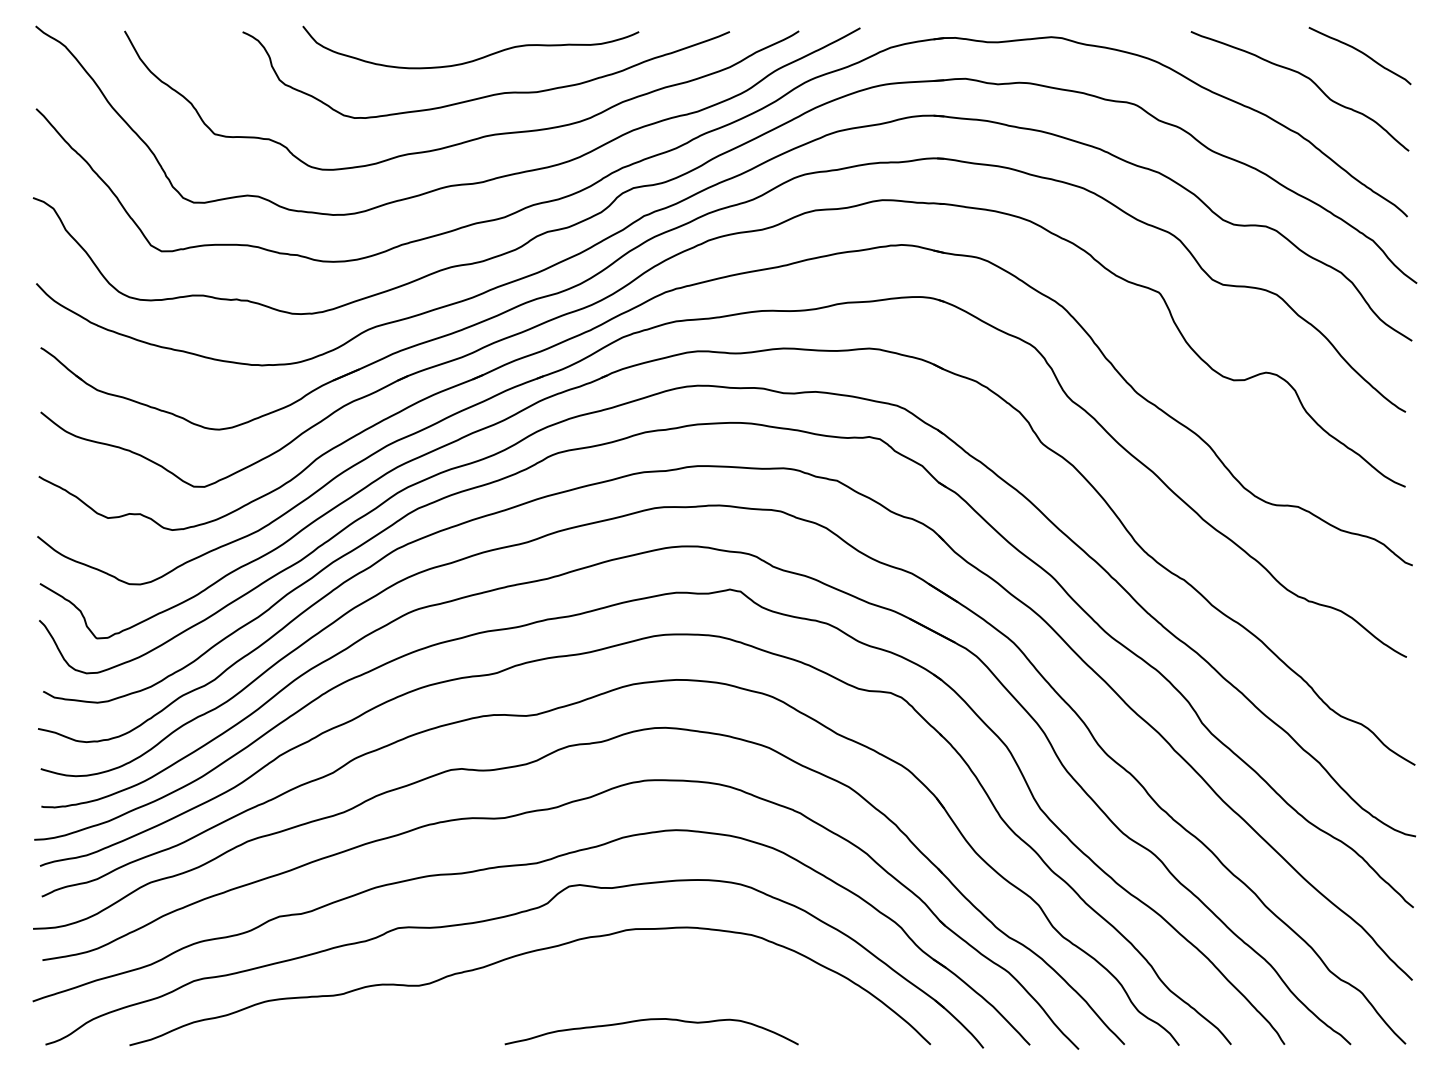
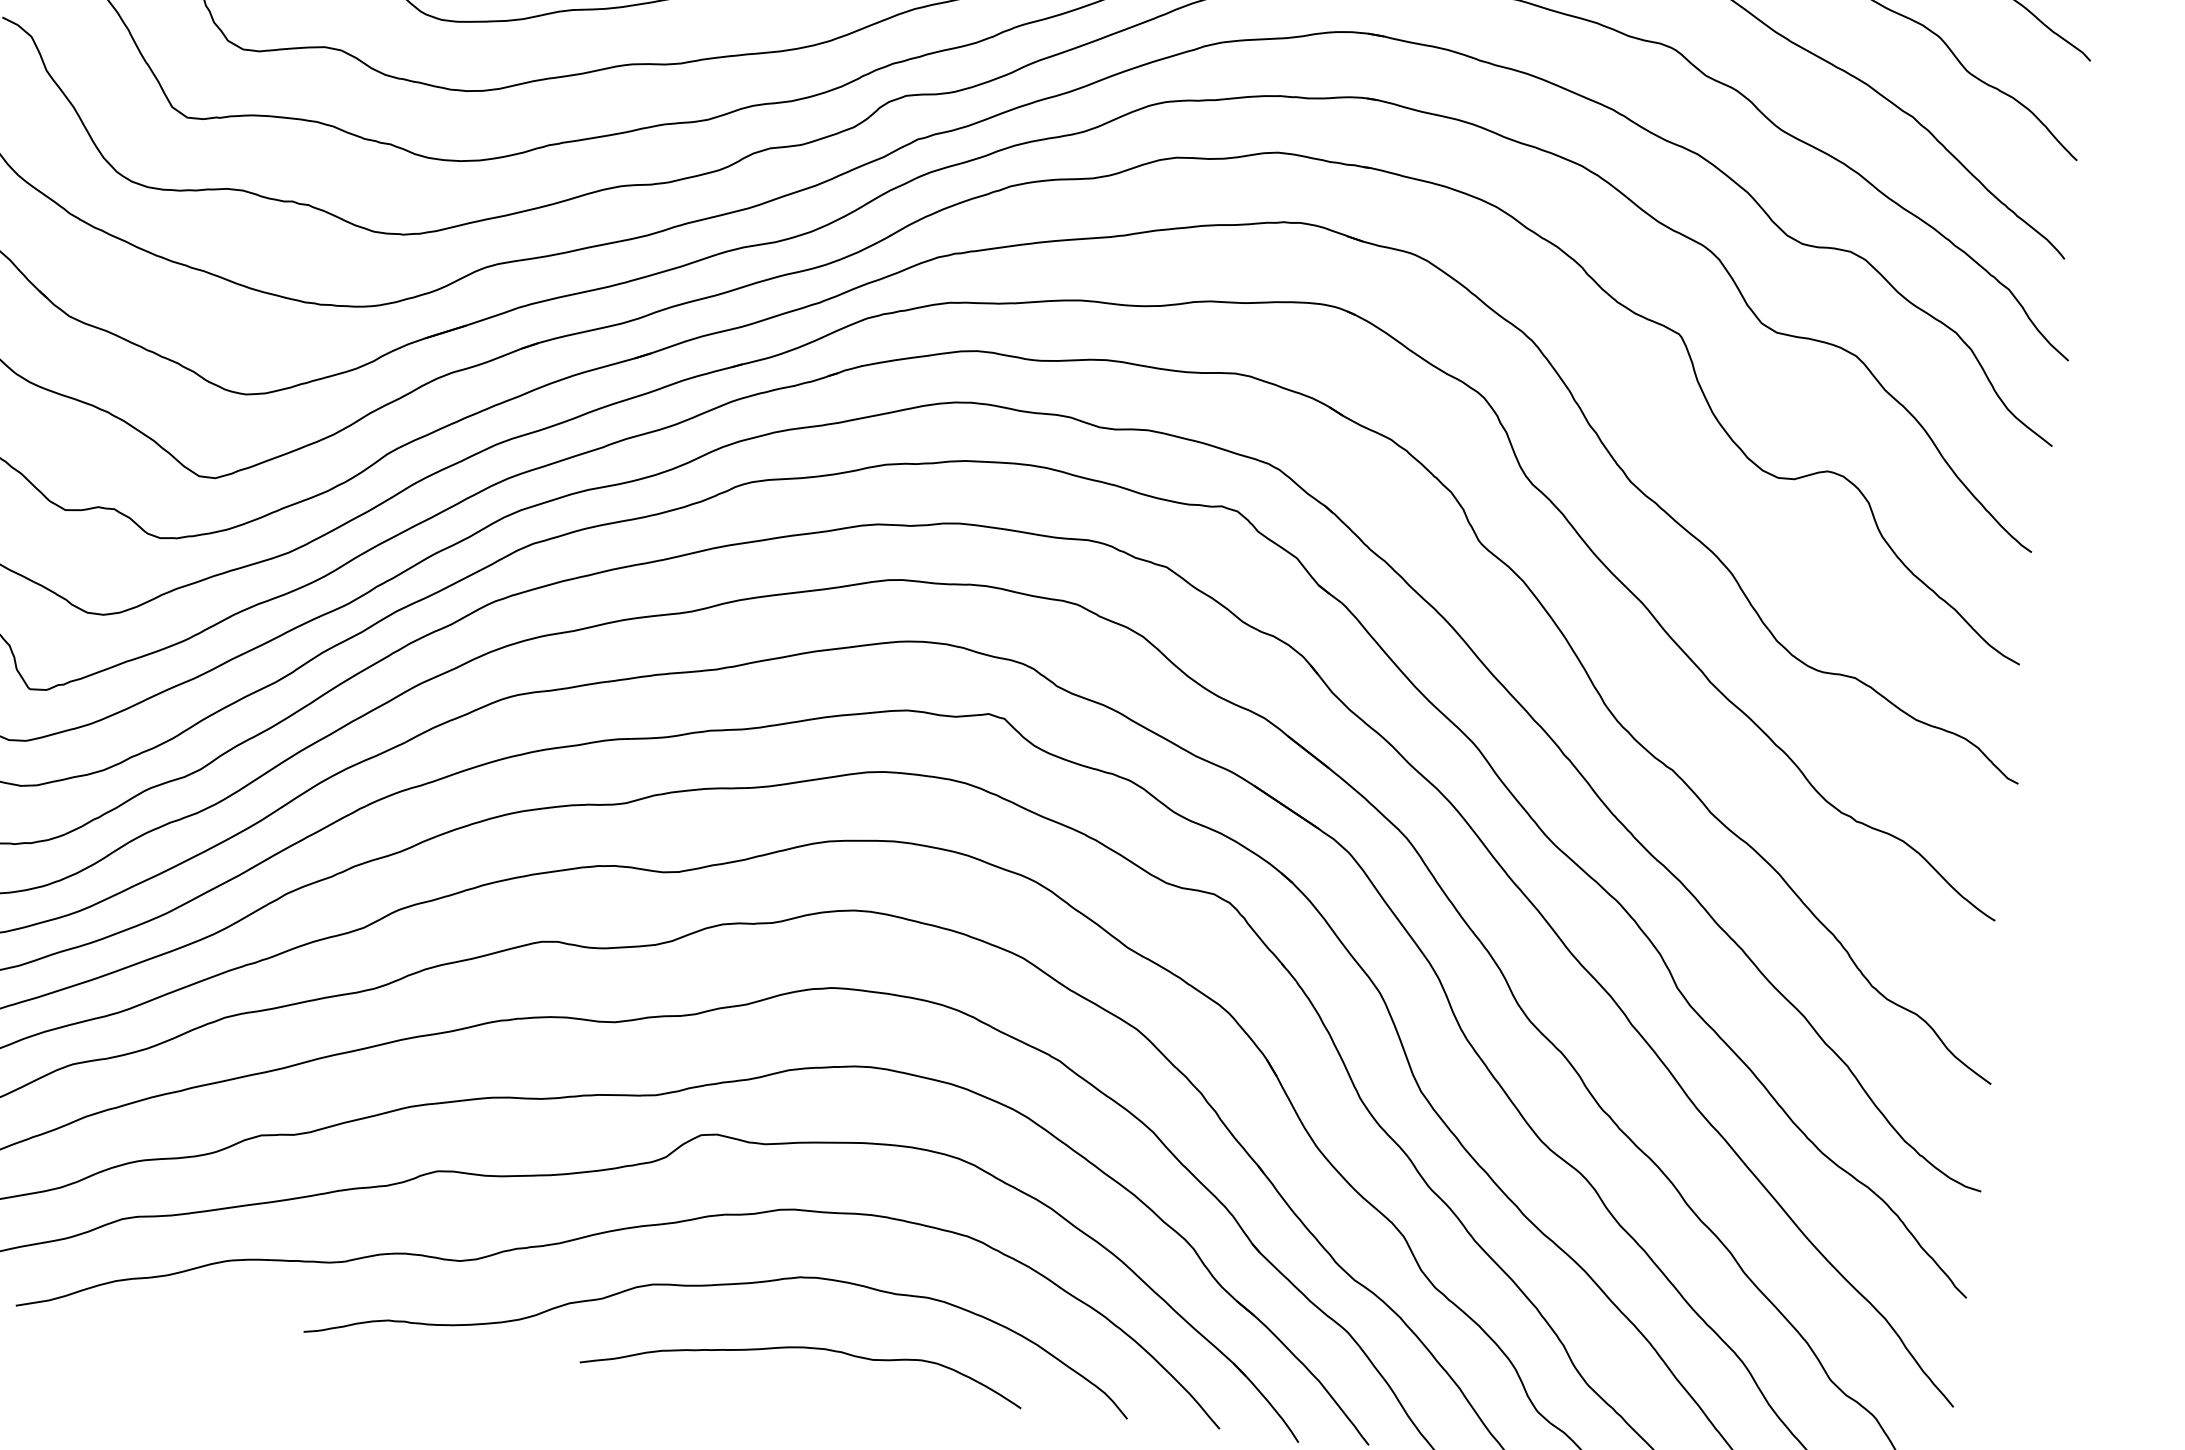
curve: (588, 985) -> (714, 1286), added

